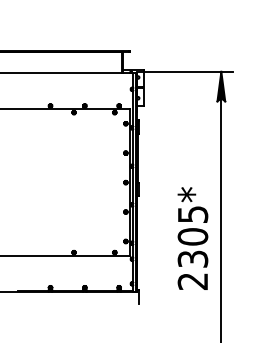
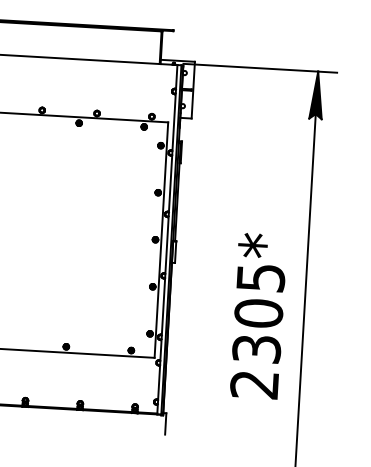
text: (192, 238) -> (257, 316), moved

